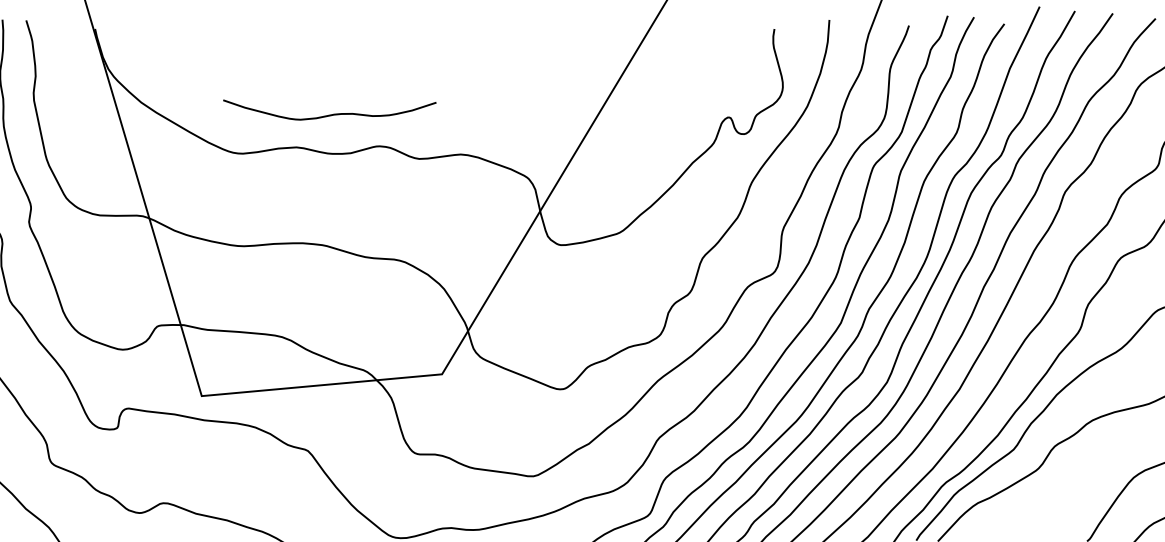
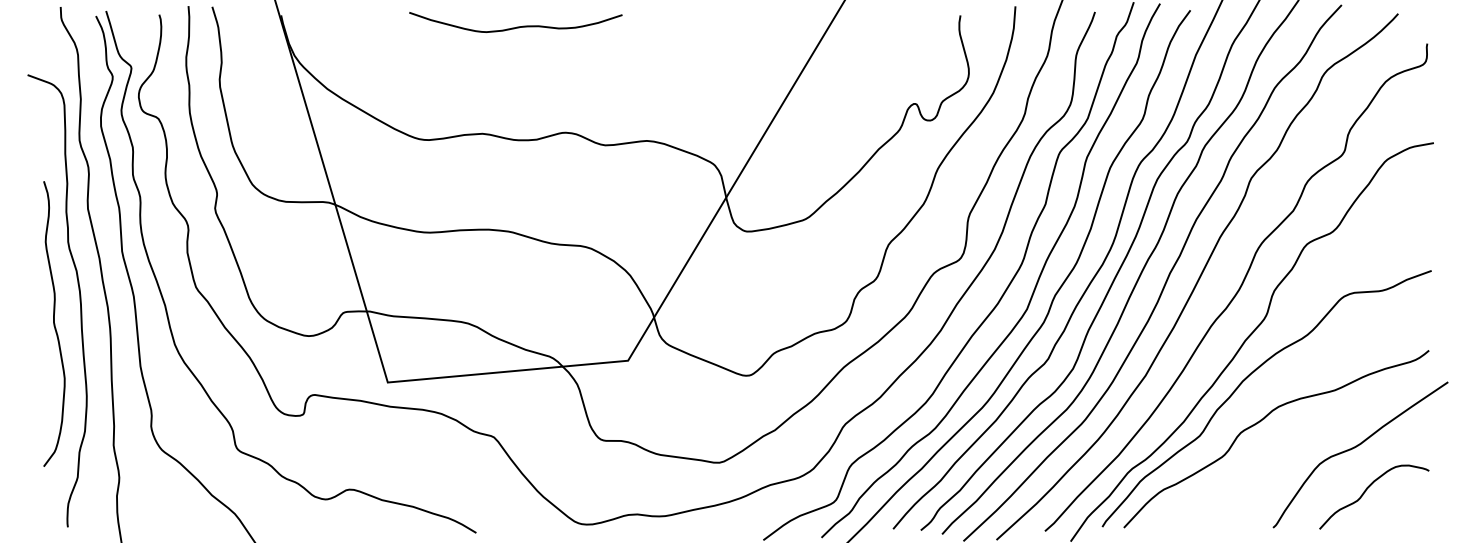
curve: (330, 114) -> (516, 26), moved

